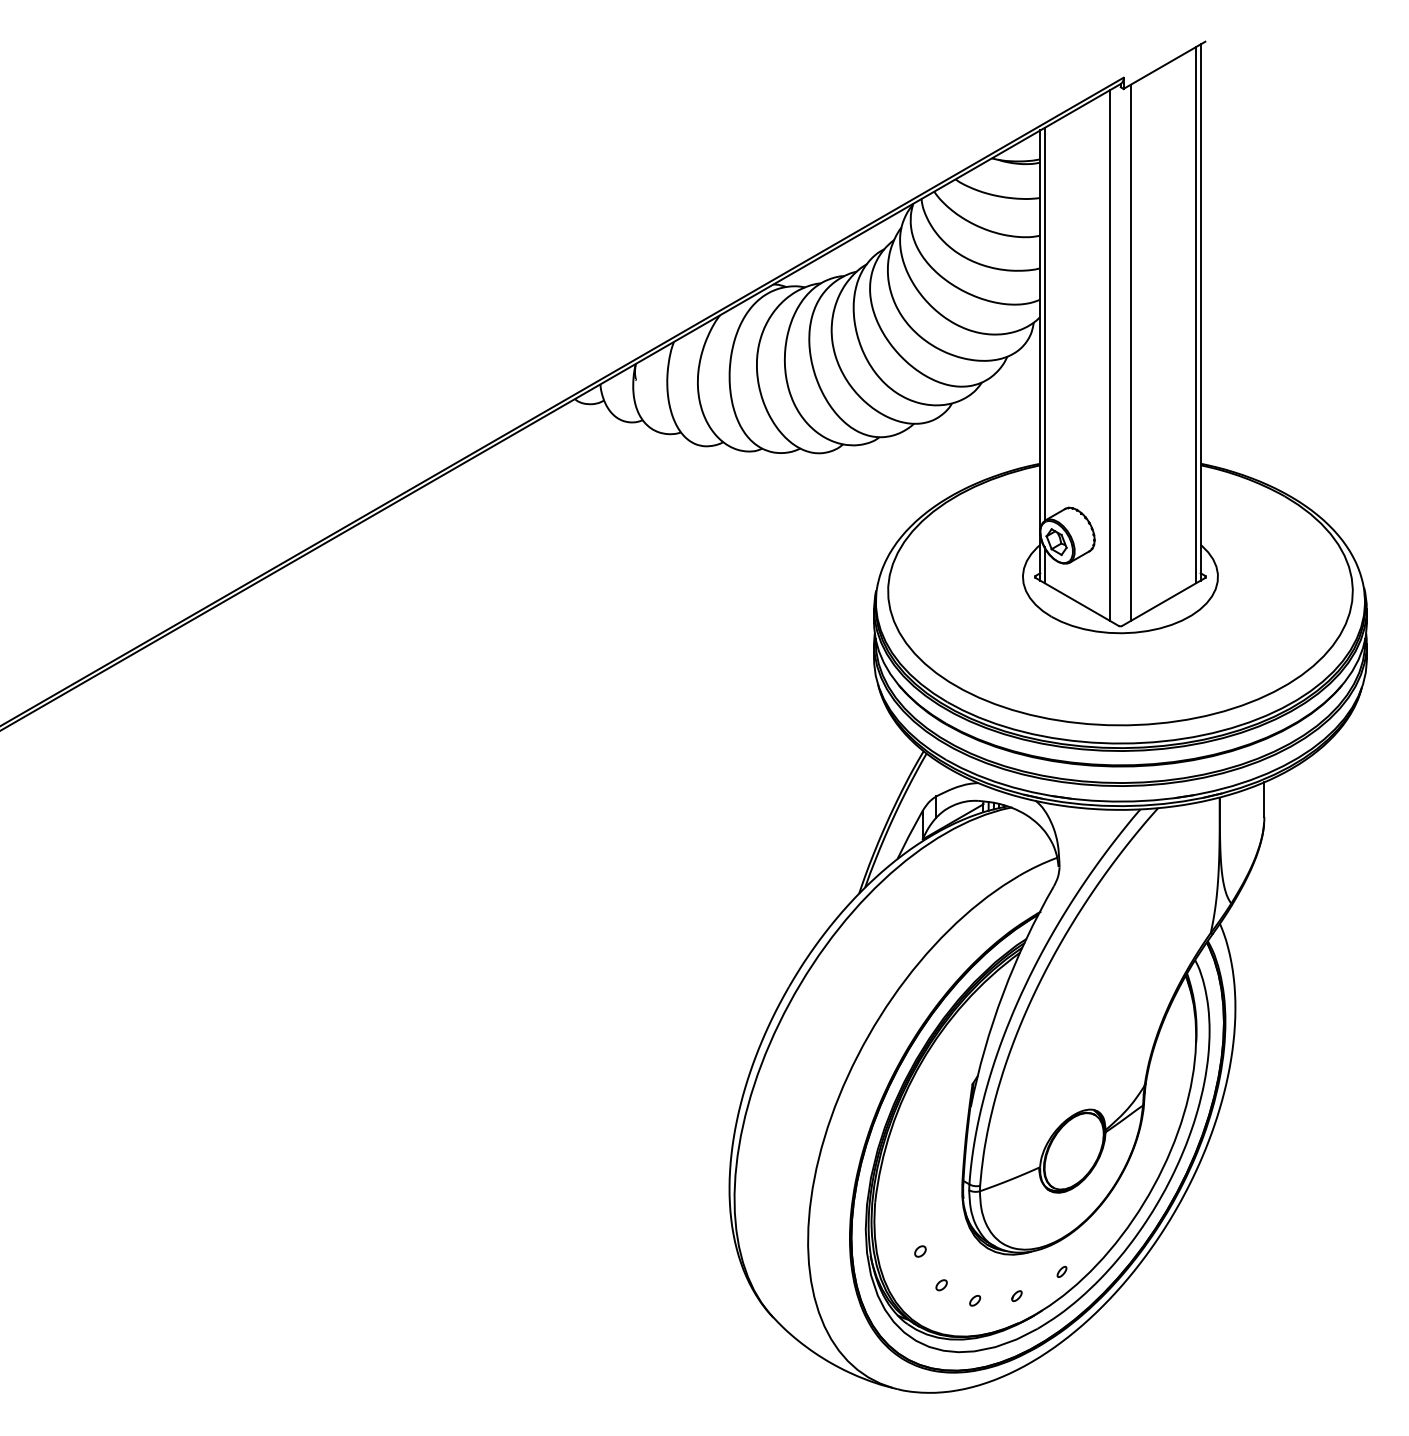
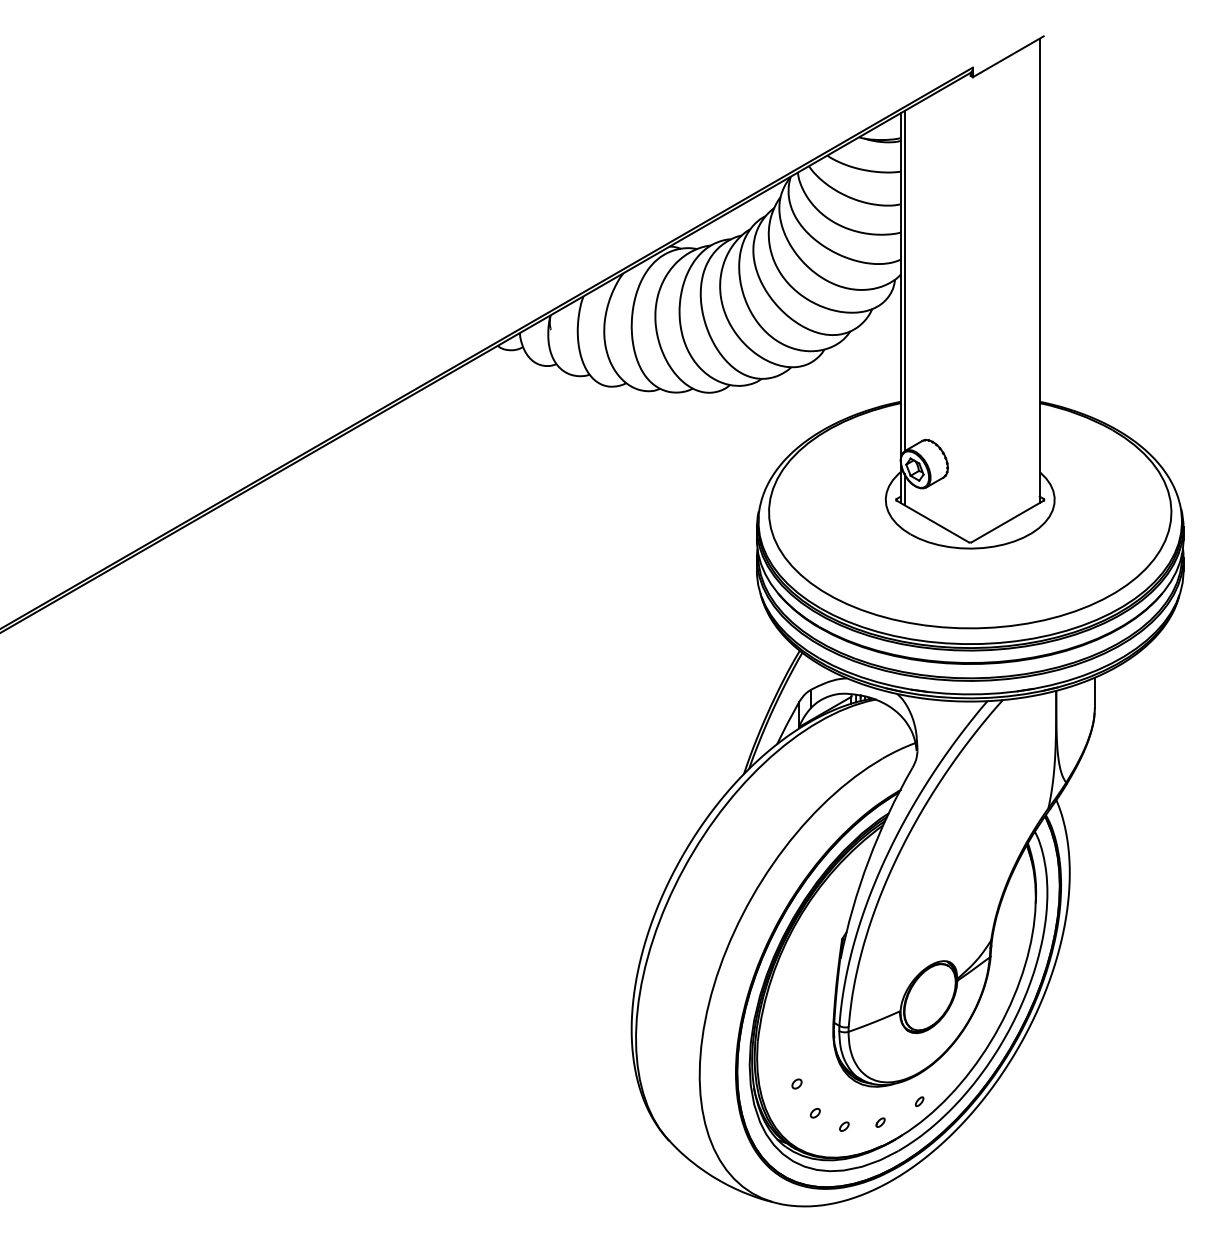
line: (1196, 314) -> (1036, 272), removed
line: (1130, 352) -> (978, 305), removed
line: (1110, 355) -> (961, 308), removed

